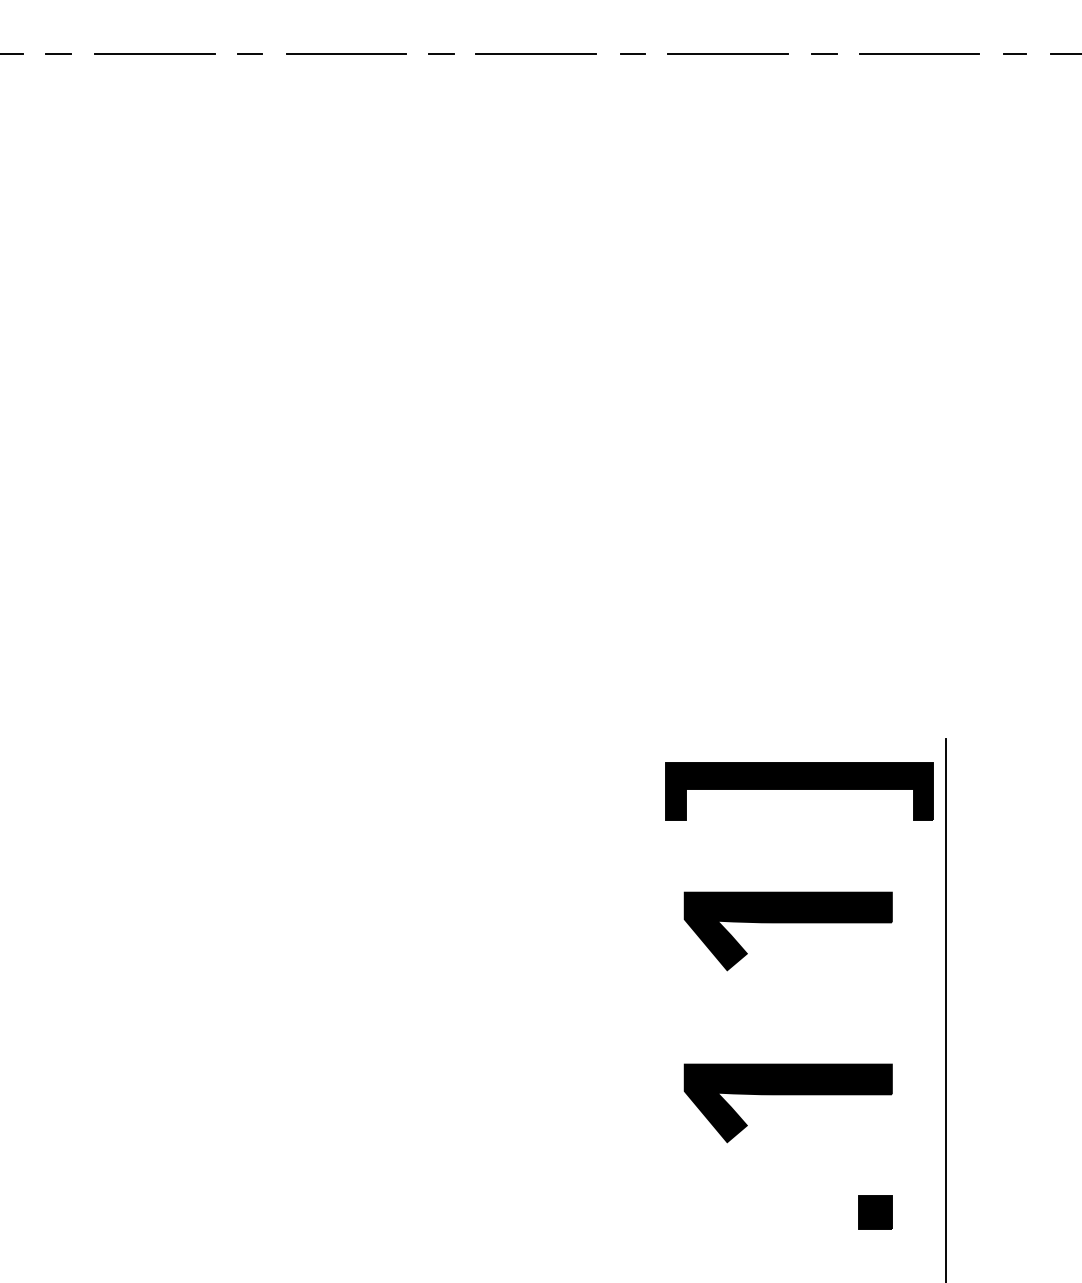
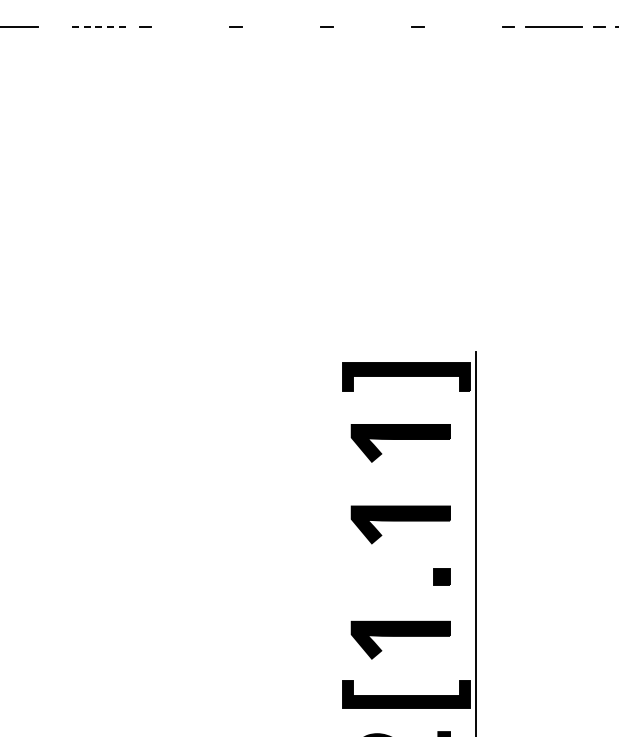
line: (58, 52) -> (54, 26), removed
line: (155, 52) -> (100, 26), solid -> dashed
line: (347, 52) -> (191, 26), removed
line: (534, 52) -> (280, 26), removed
line: (726, 52) -> (371, 26), removed
line: (918, 52) -> (462, 26), removed

